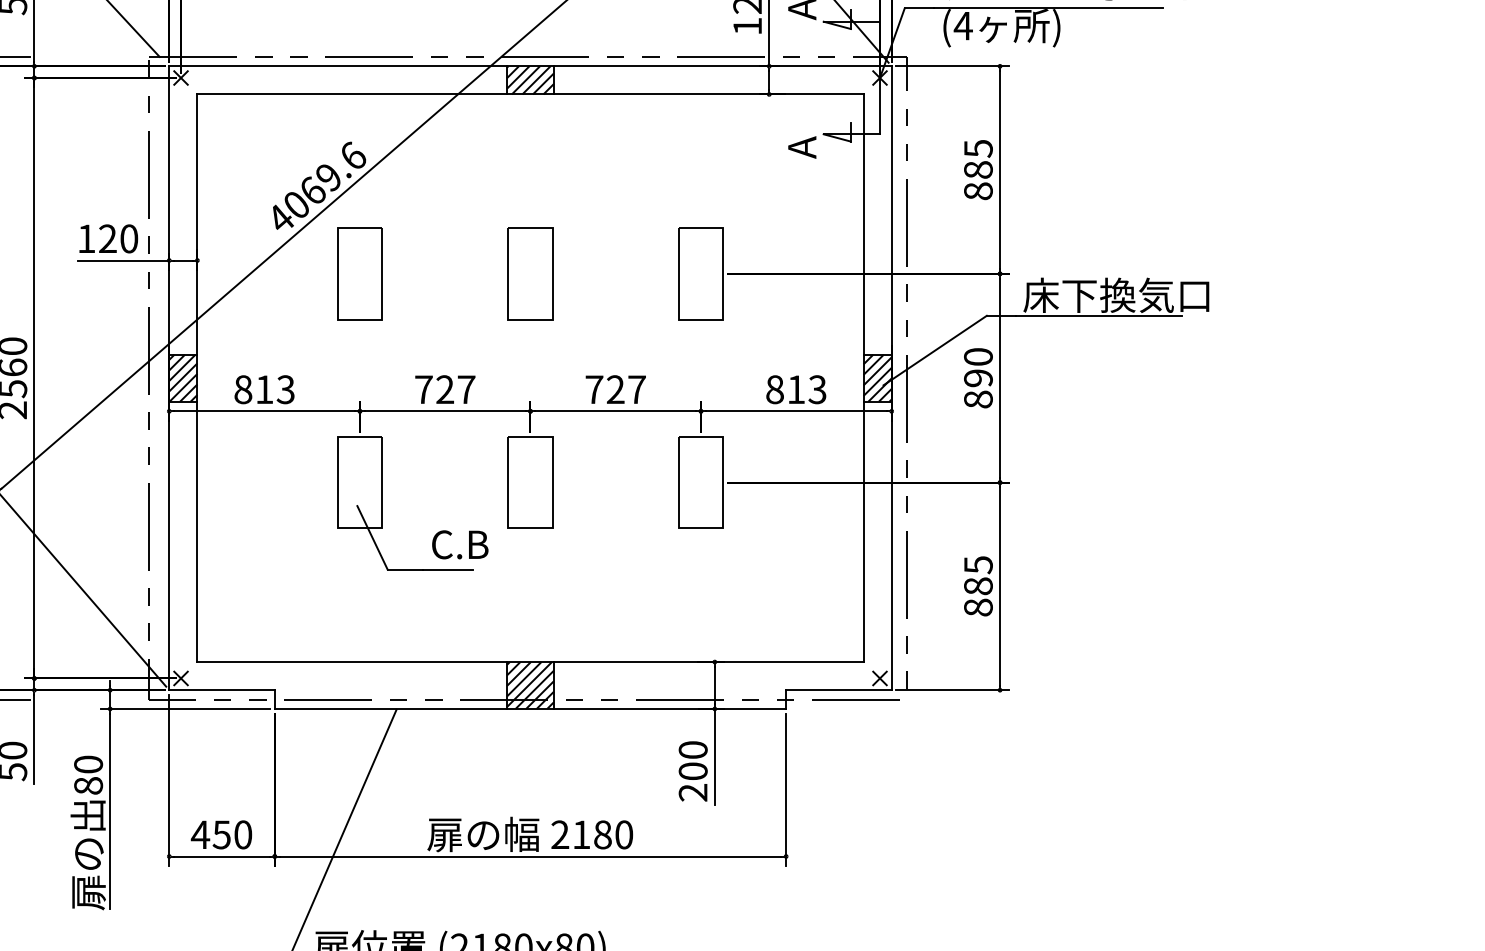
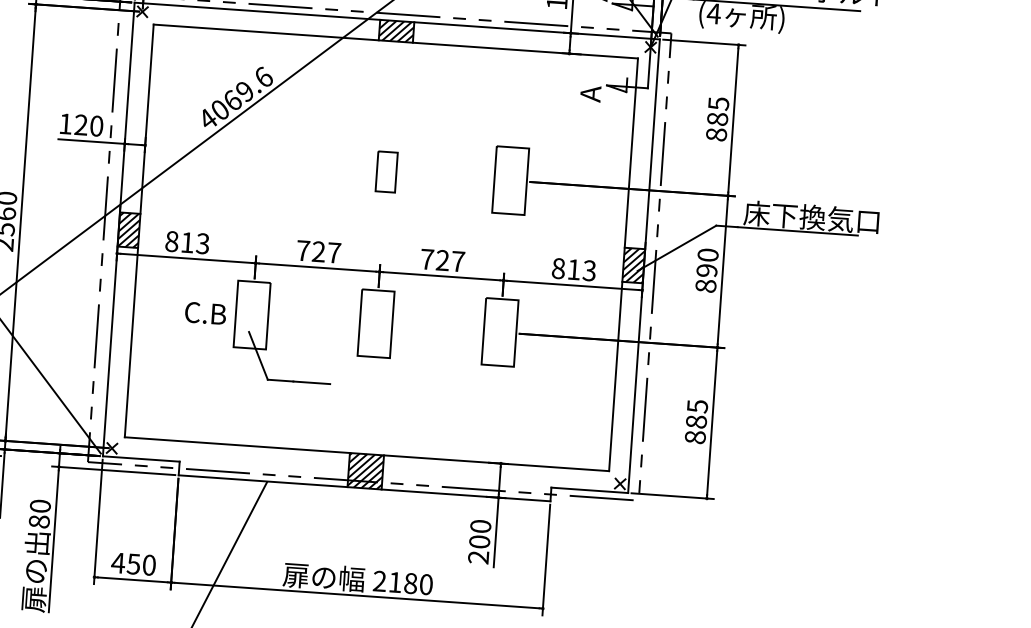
part: (359, 273) -> (262, 163), removed
part: (530, 273) -> (386, 171), size x0.6
text: (460, 544) -> (205, 313), moved

